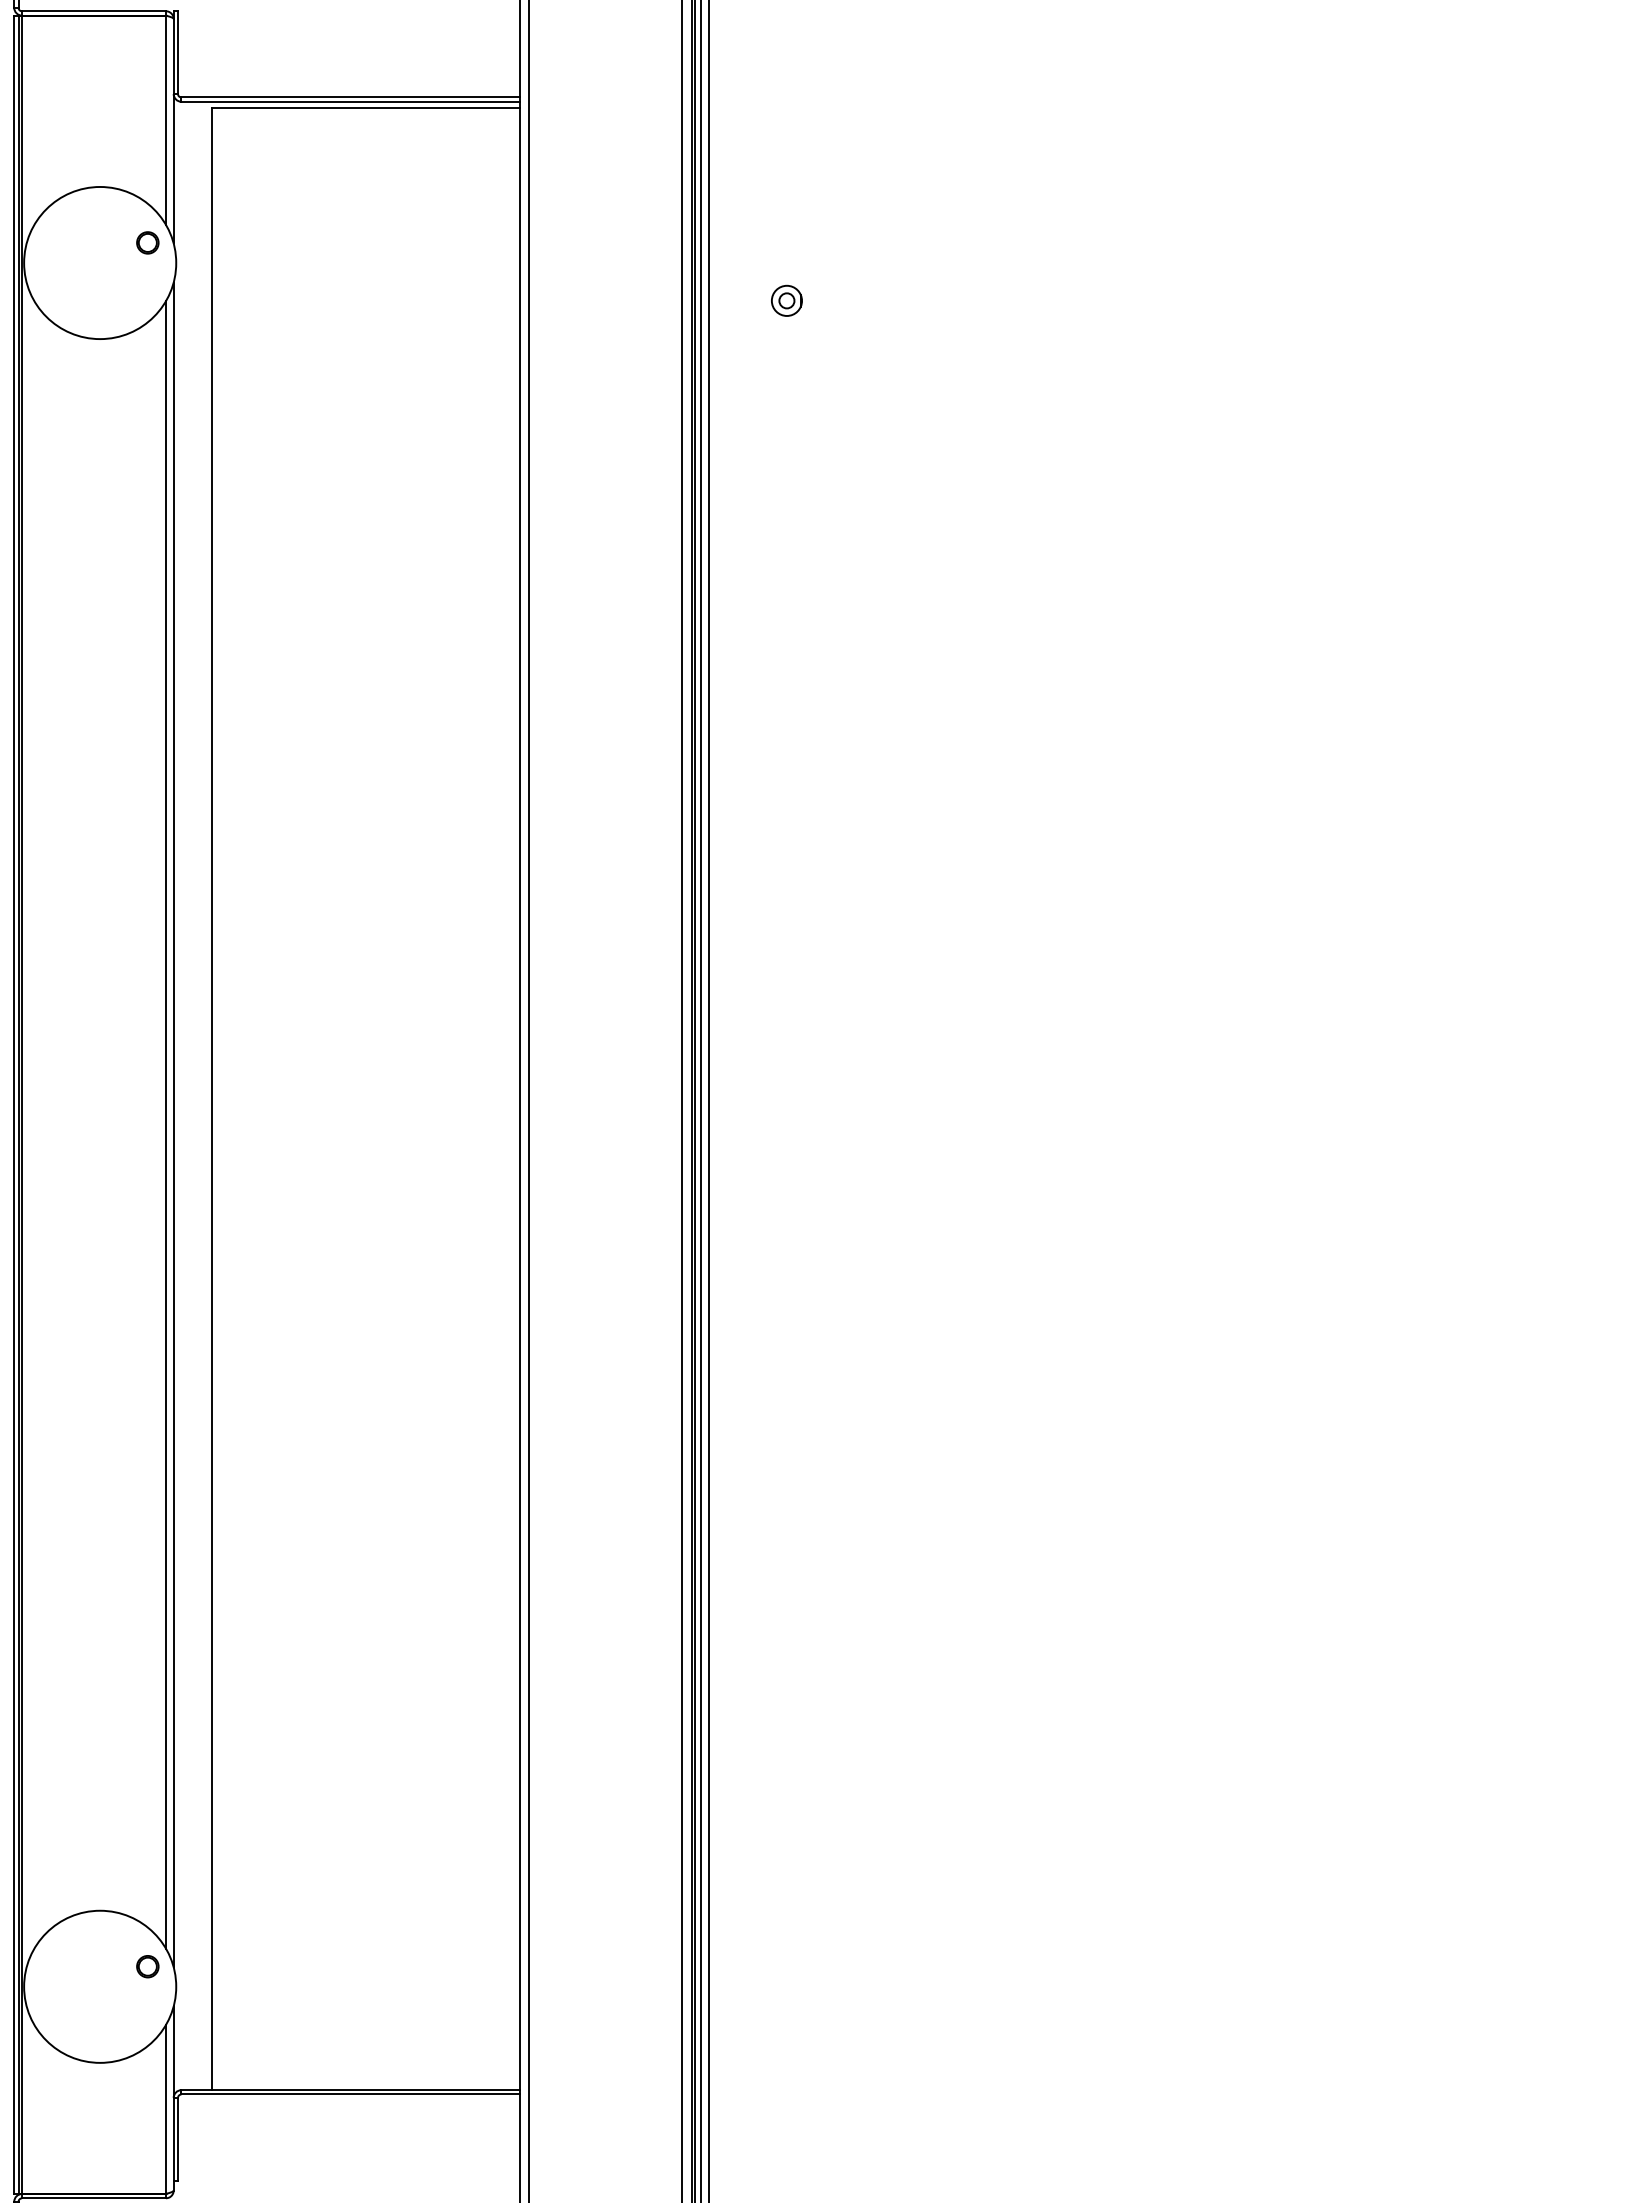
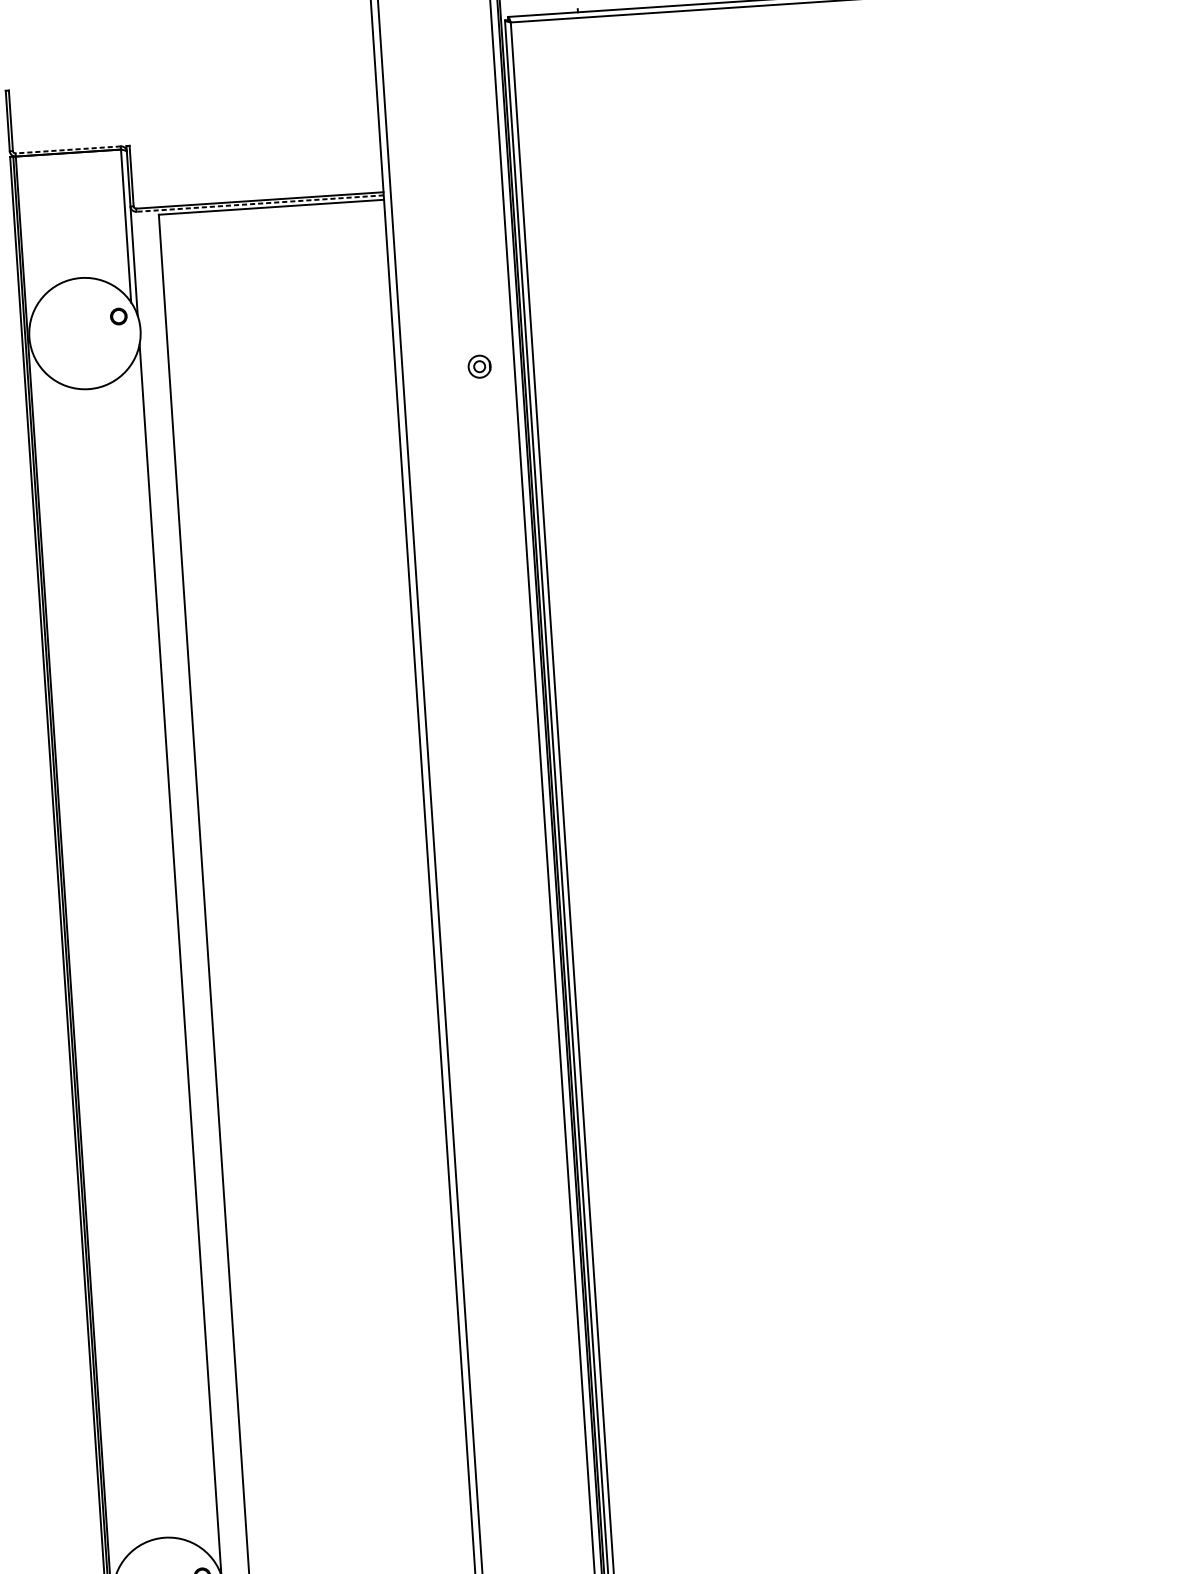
line: (93, 11) -> (67, 150), solid -> dashed
line: (350, 101) -> (260, 203), solid -> dashed
part: (786, 300) -> (479, 366), moved
line: (165, 1124) -> (174, 959), removed

